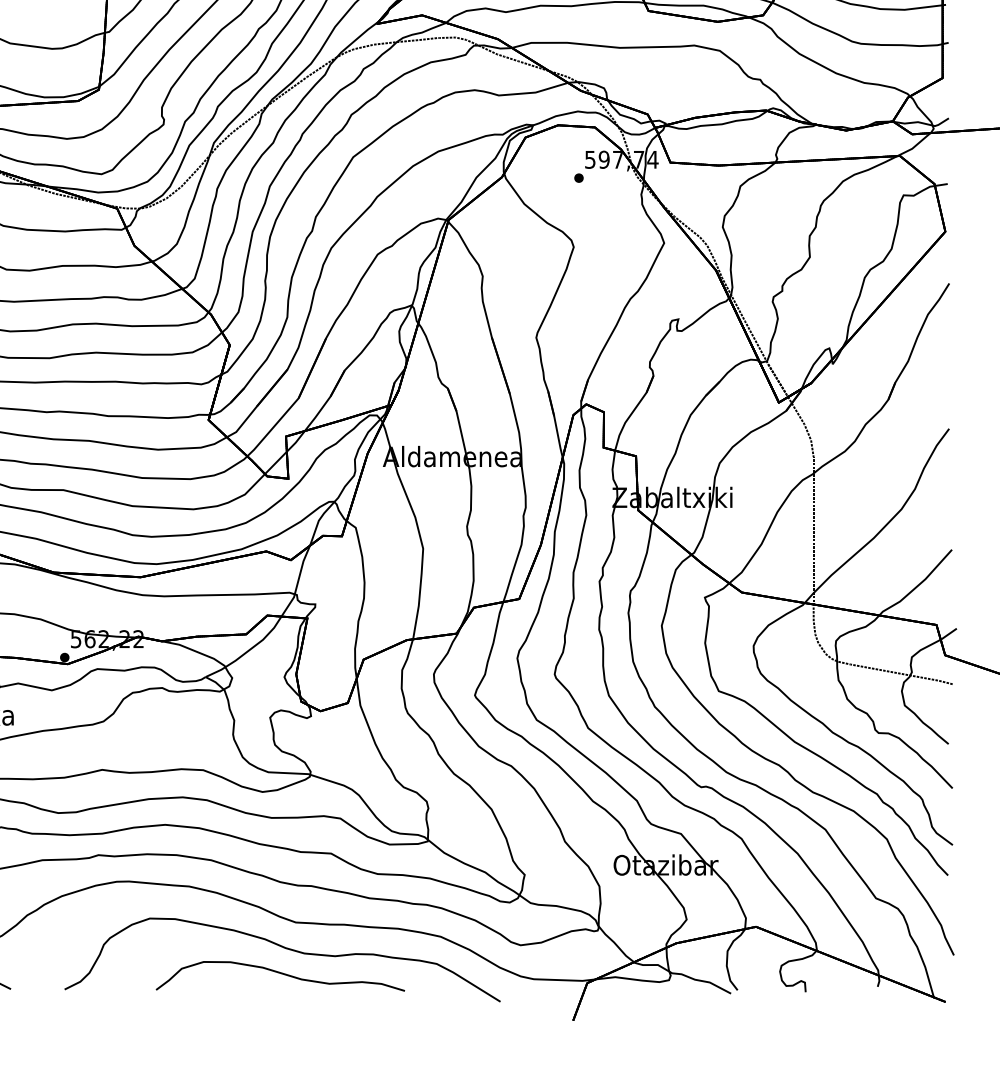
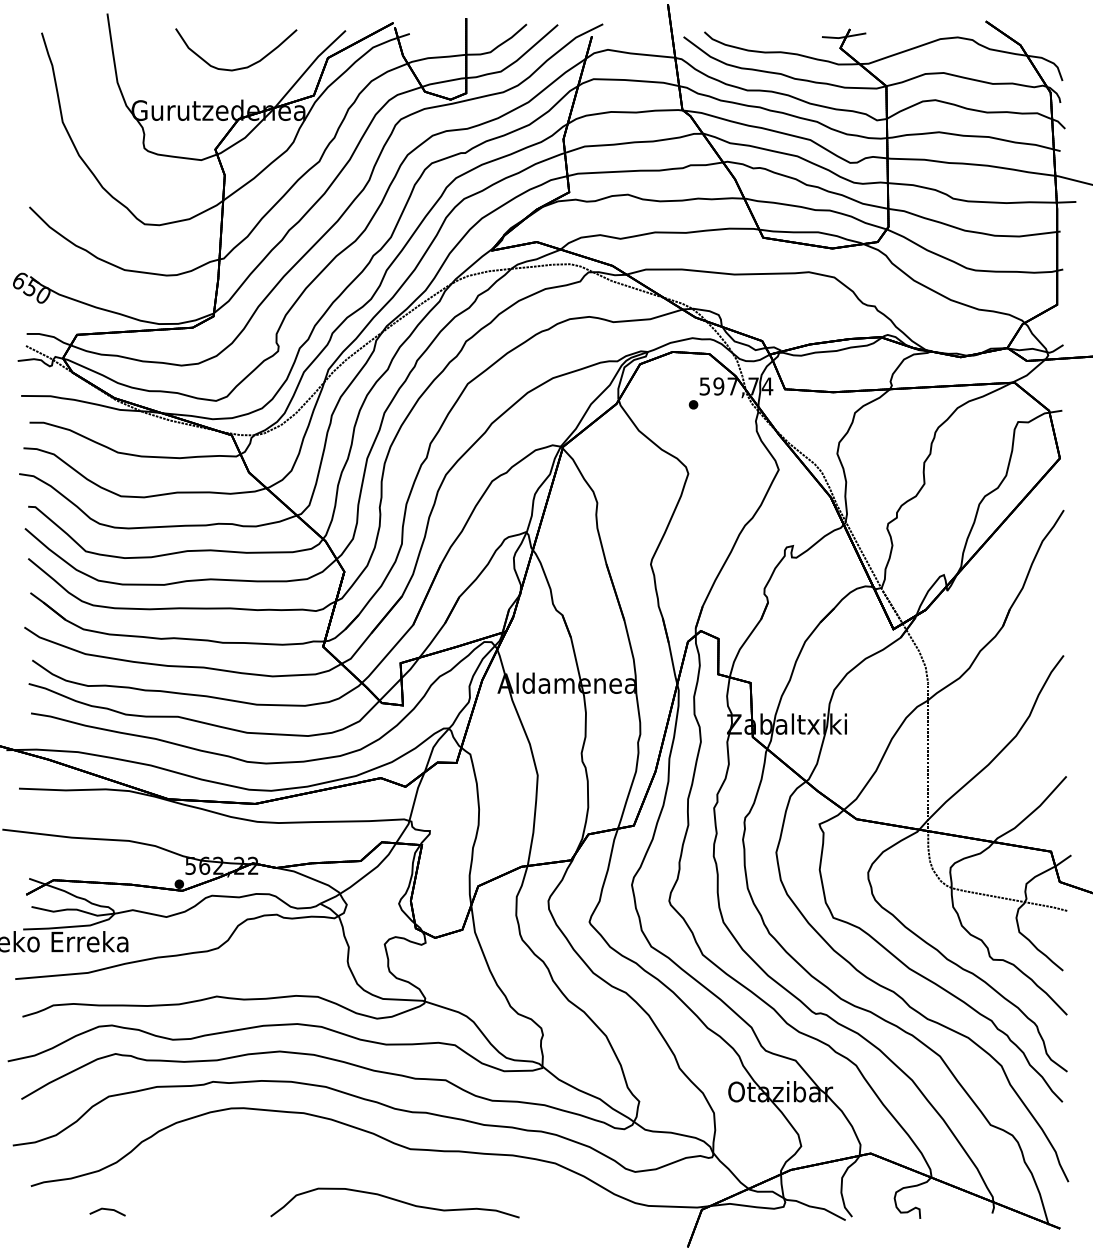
curve: (286, 949) -> (401, 1176), removed

